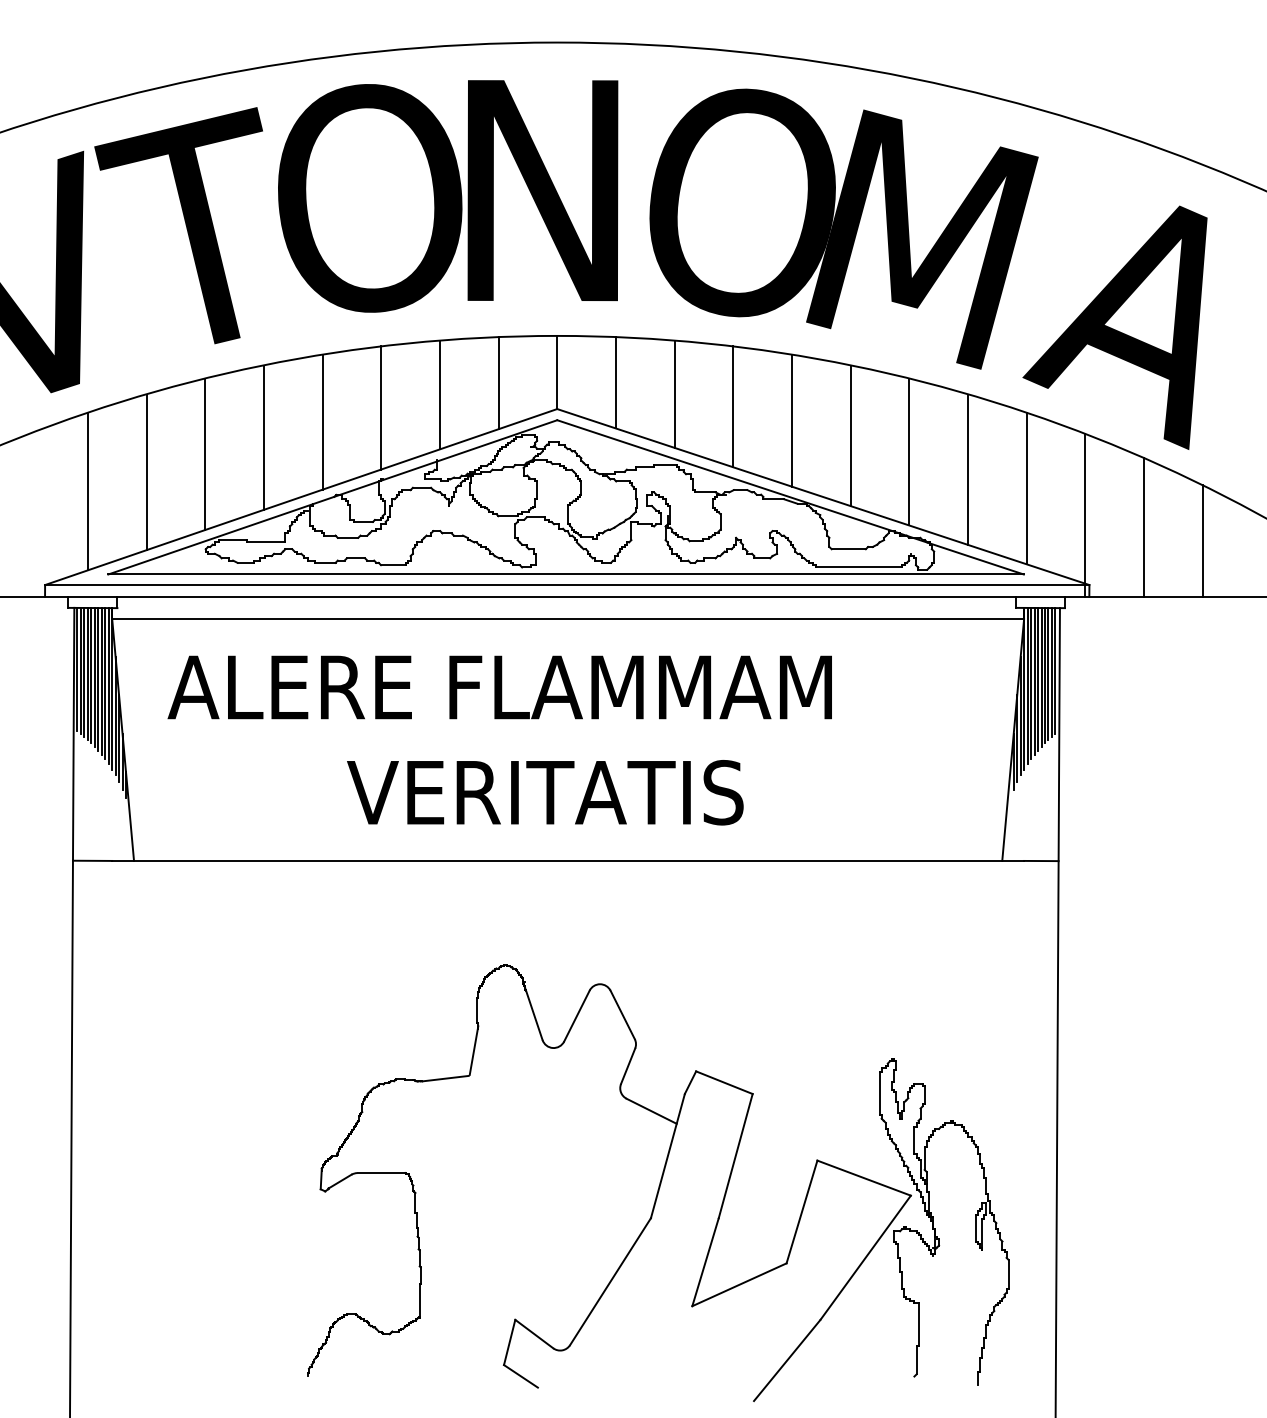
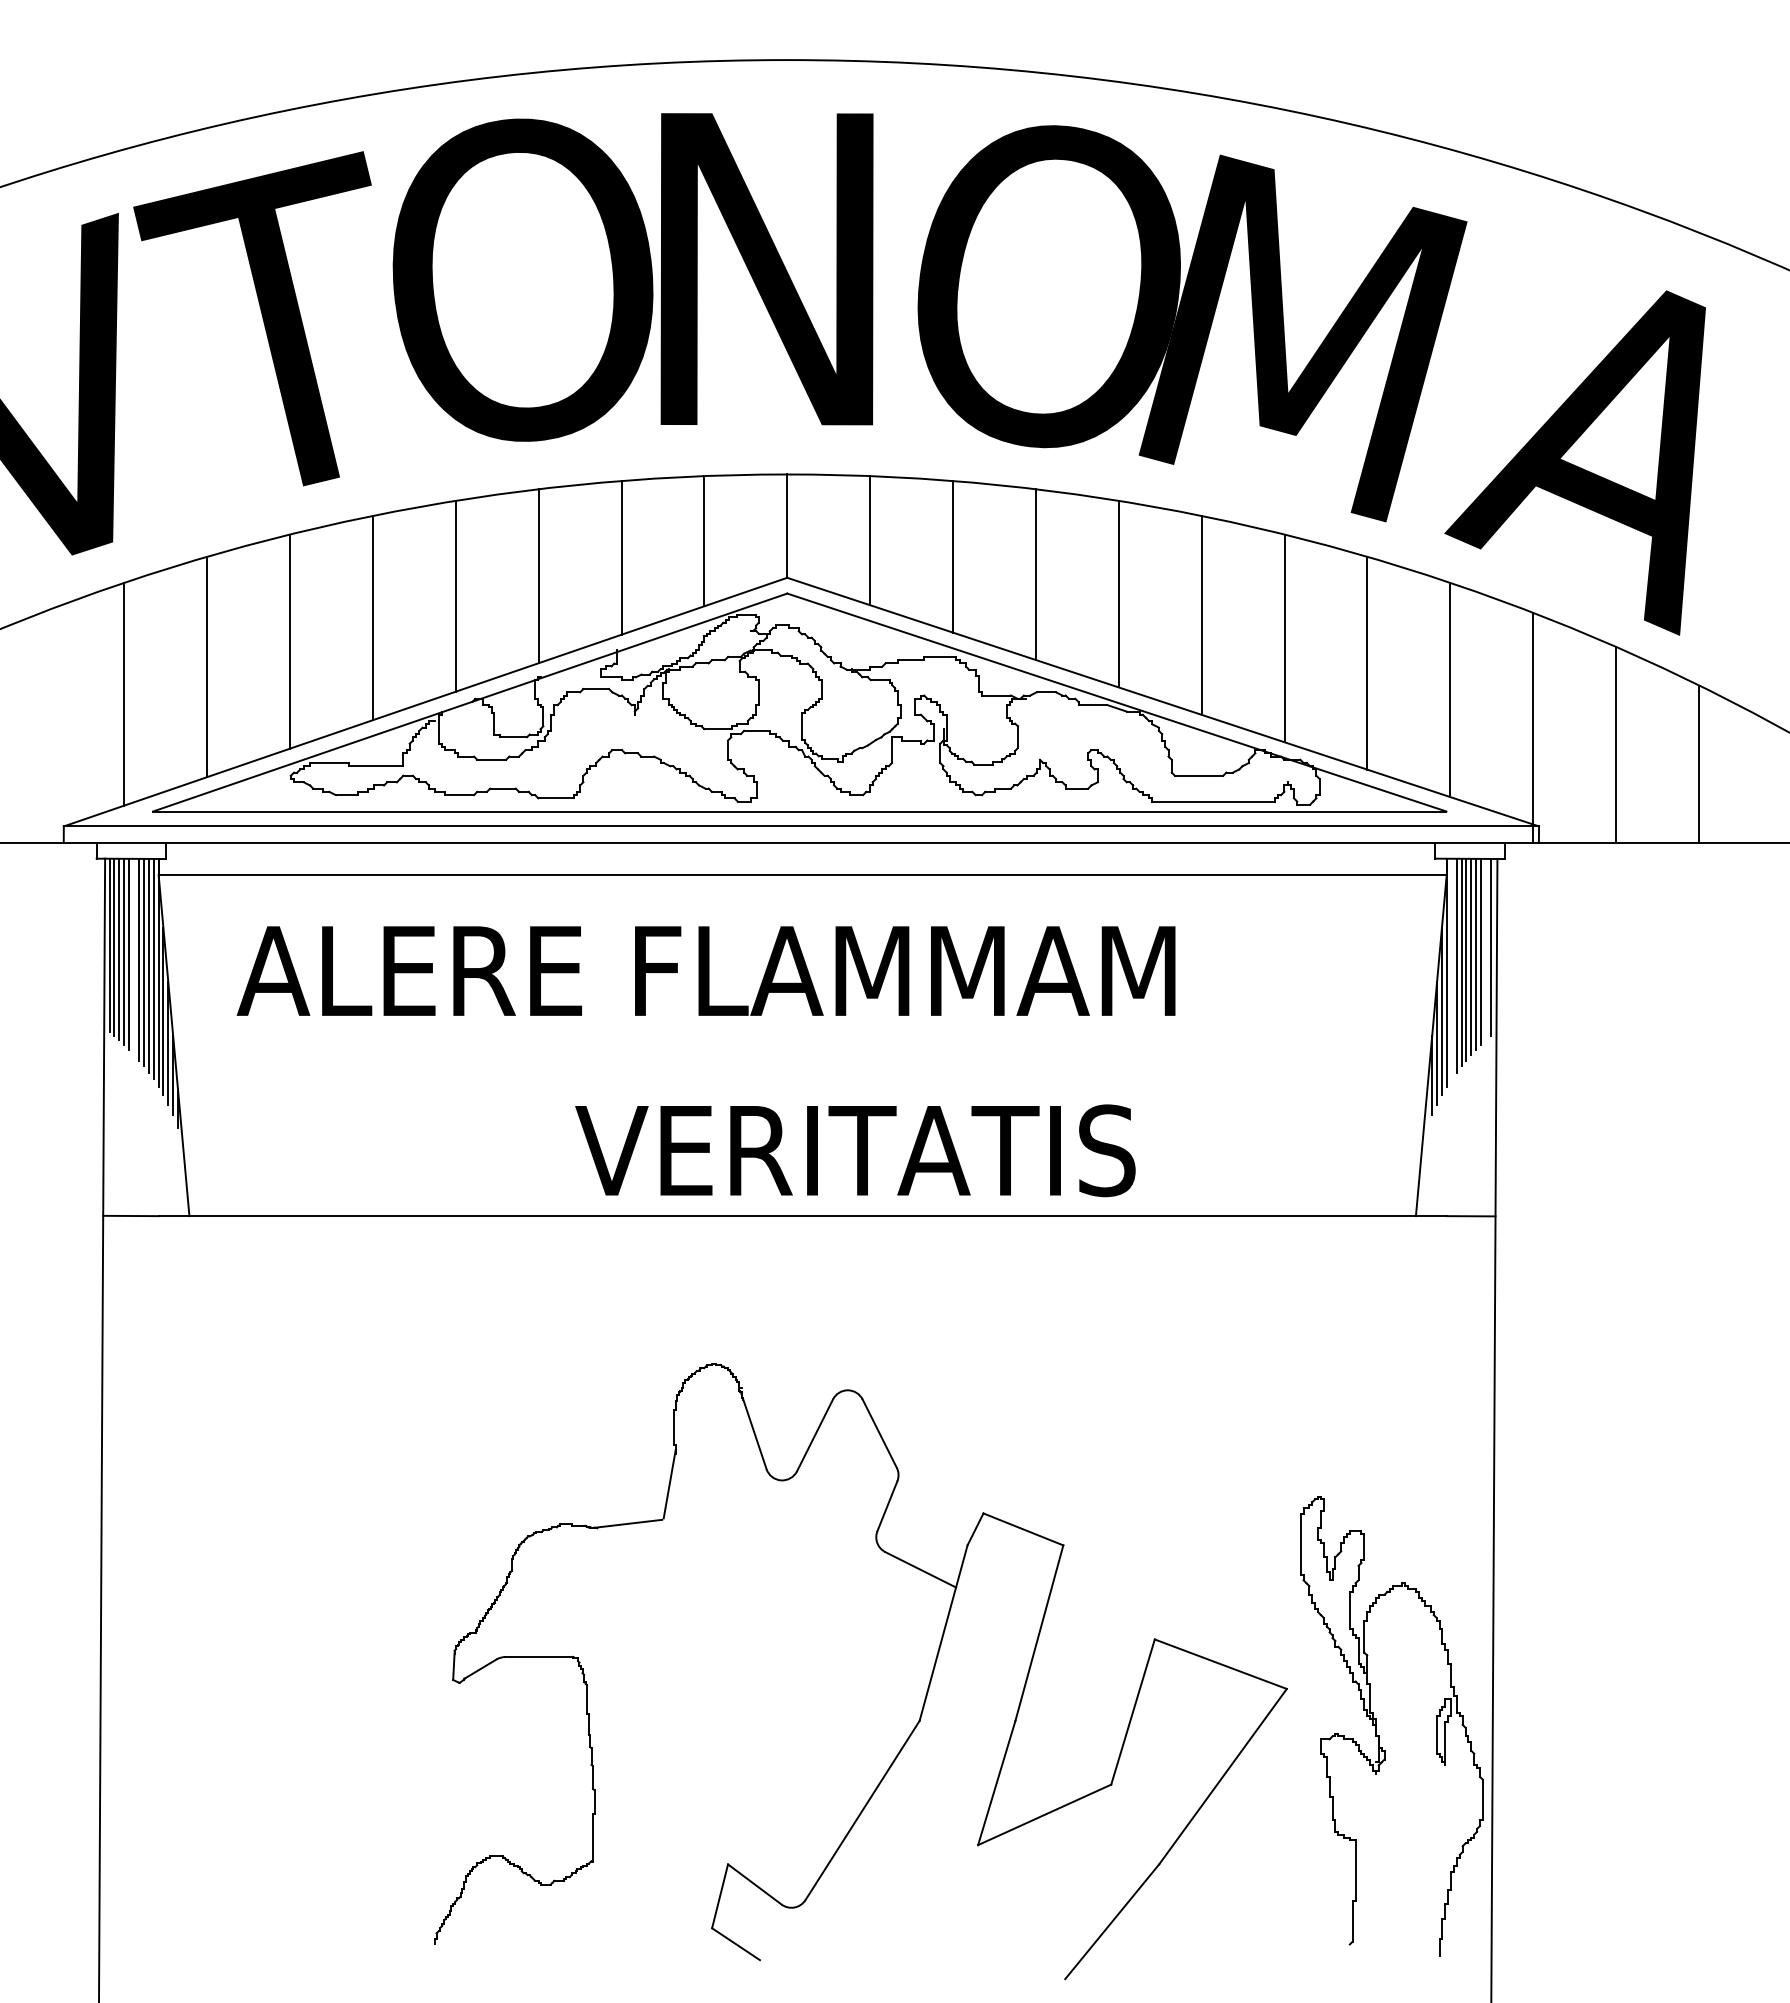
line: (1052, 672) -> (1486, 949), removed
line: (95, 677) -> (134, 956), removed
line: (1027, 685) -> (1451, 968), removed
text: (545, 792) -> (855, 1150), moved
part: (933, 1222) -> (1376, 1726), moved

